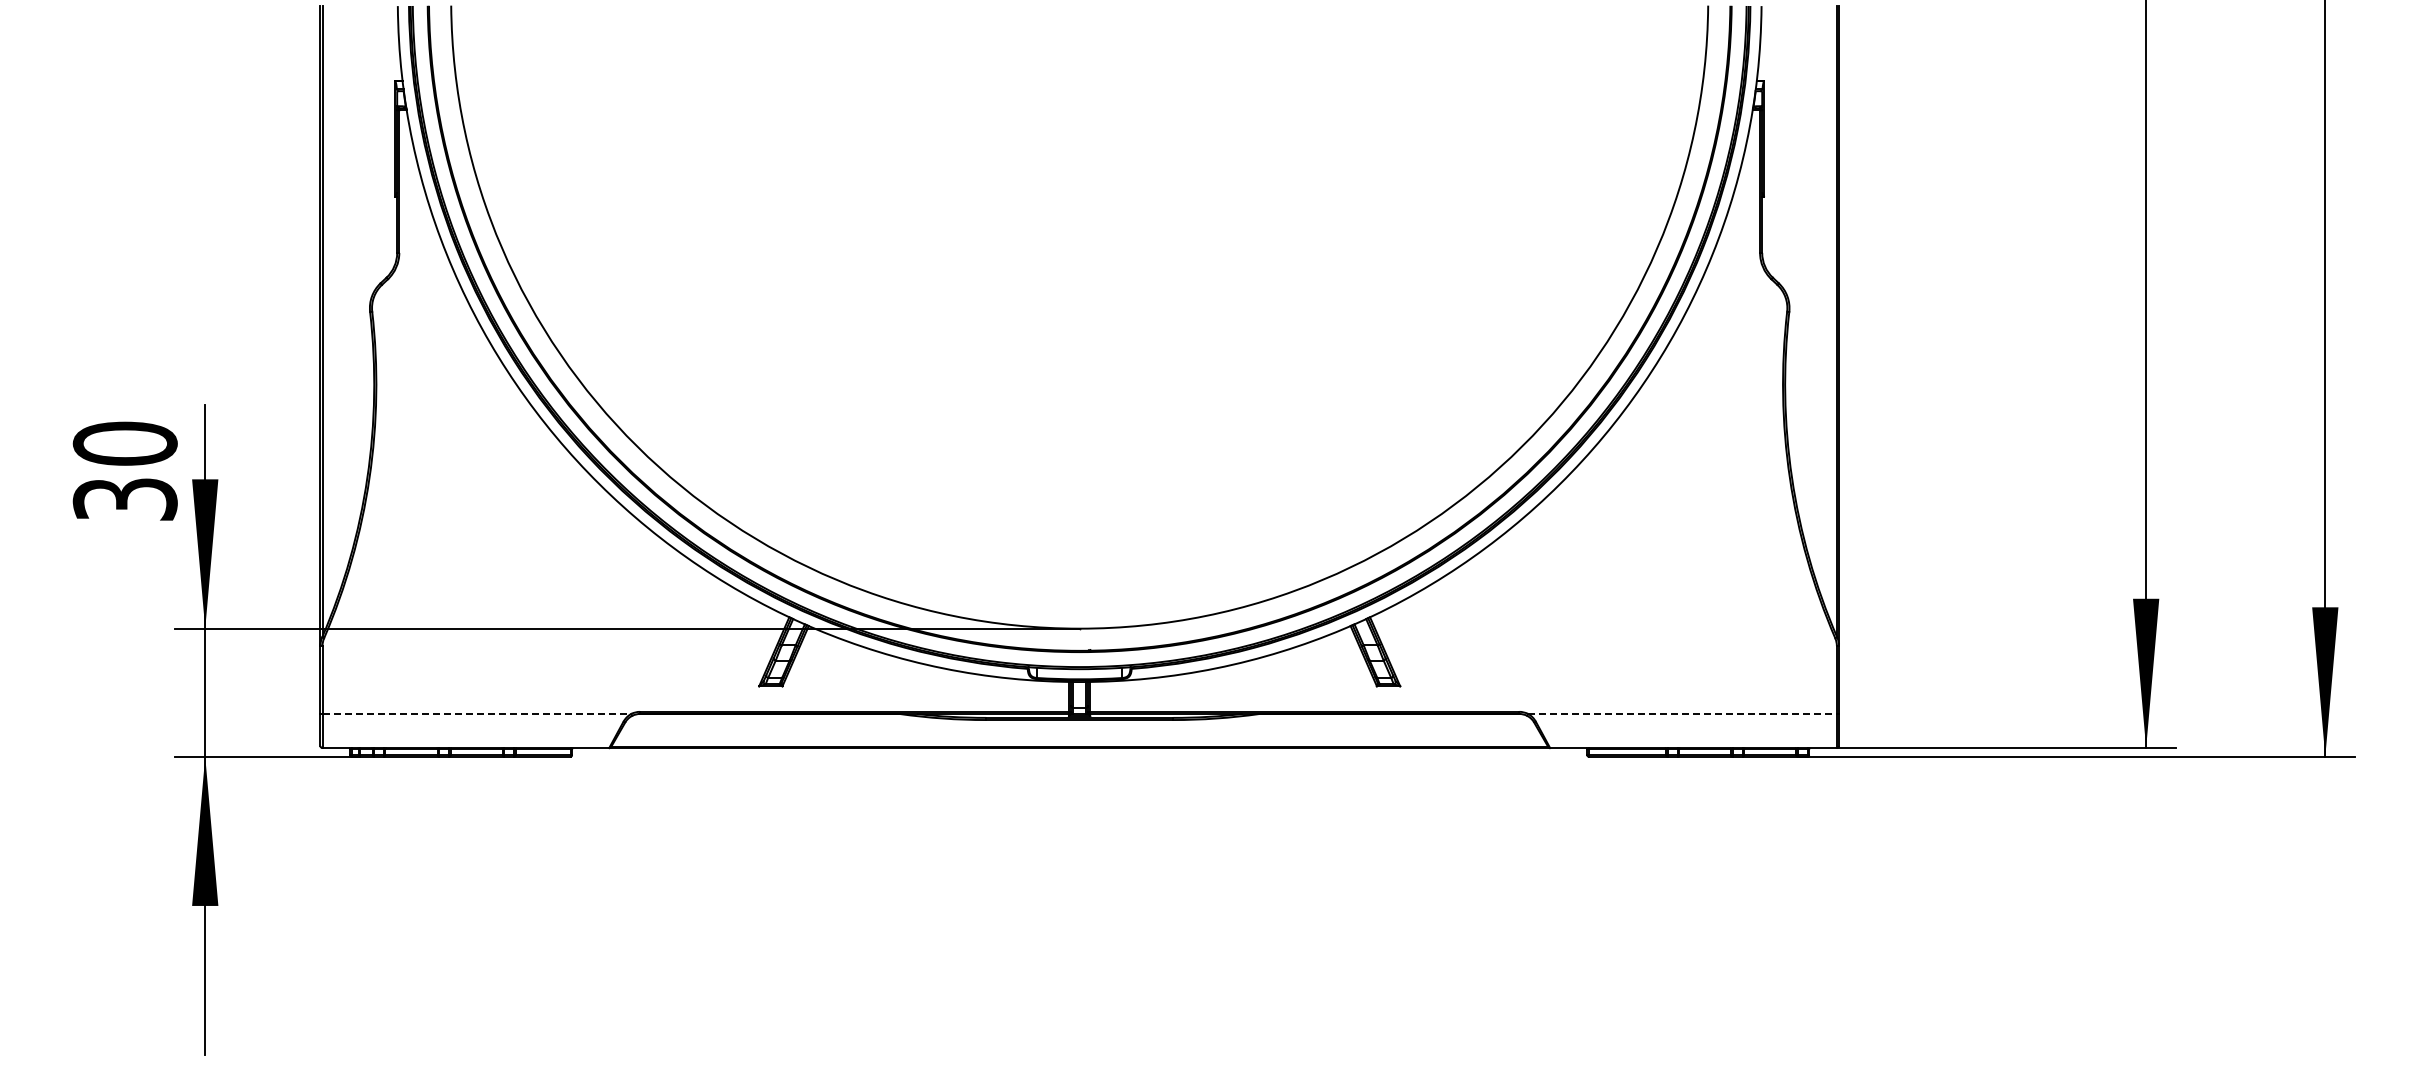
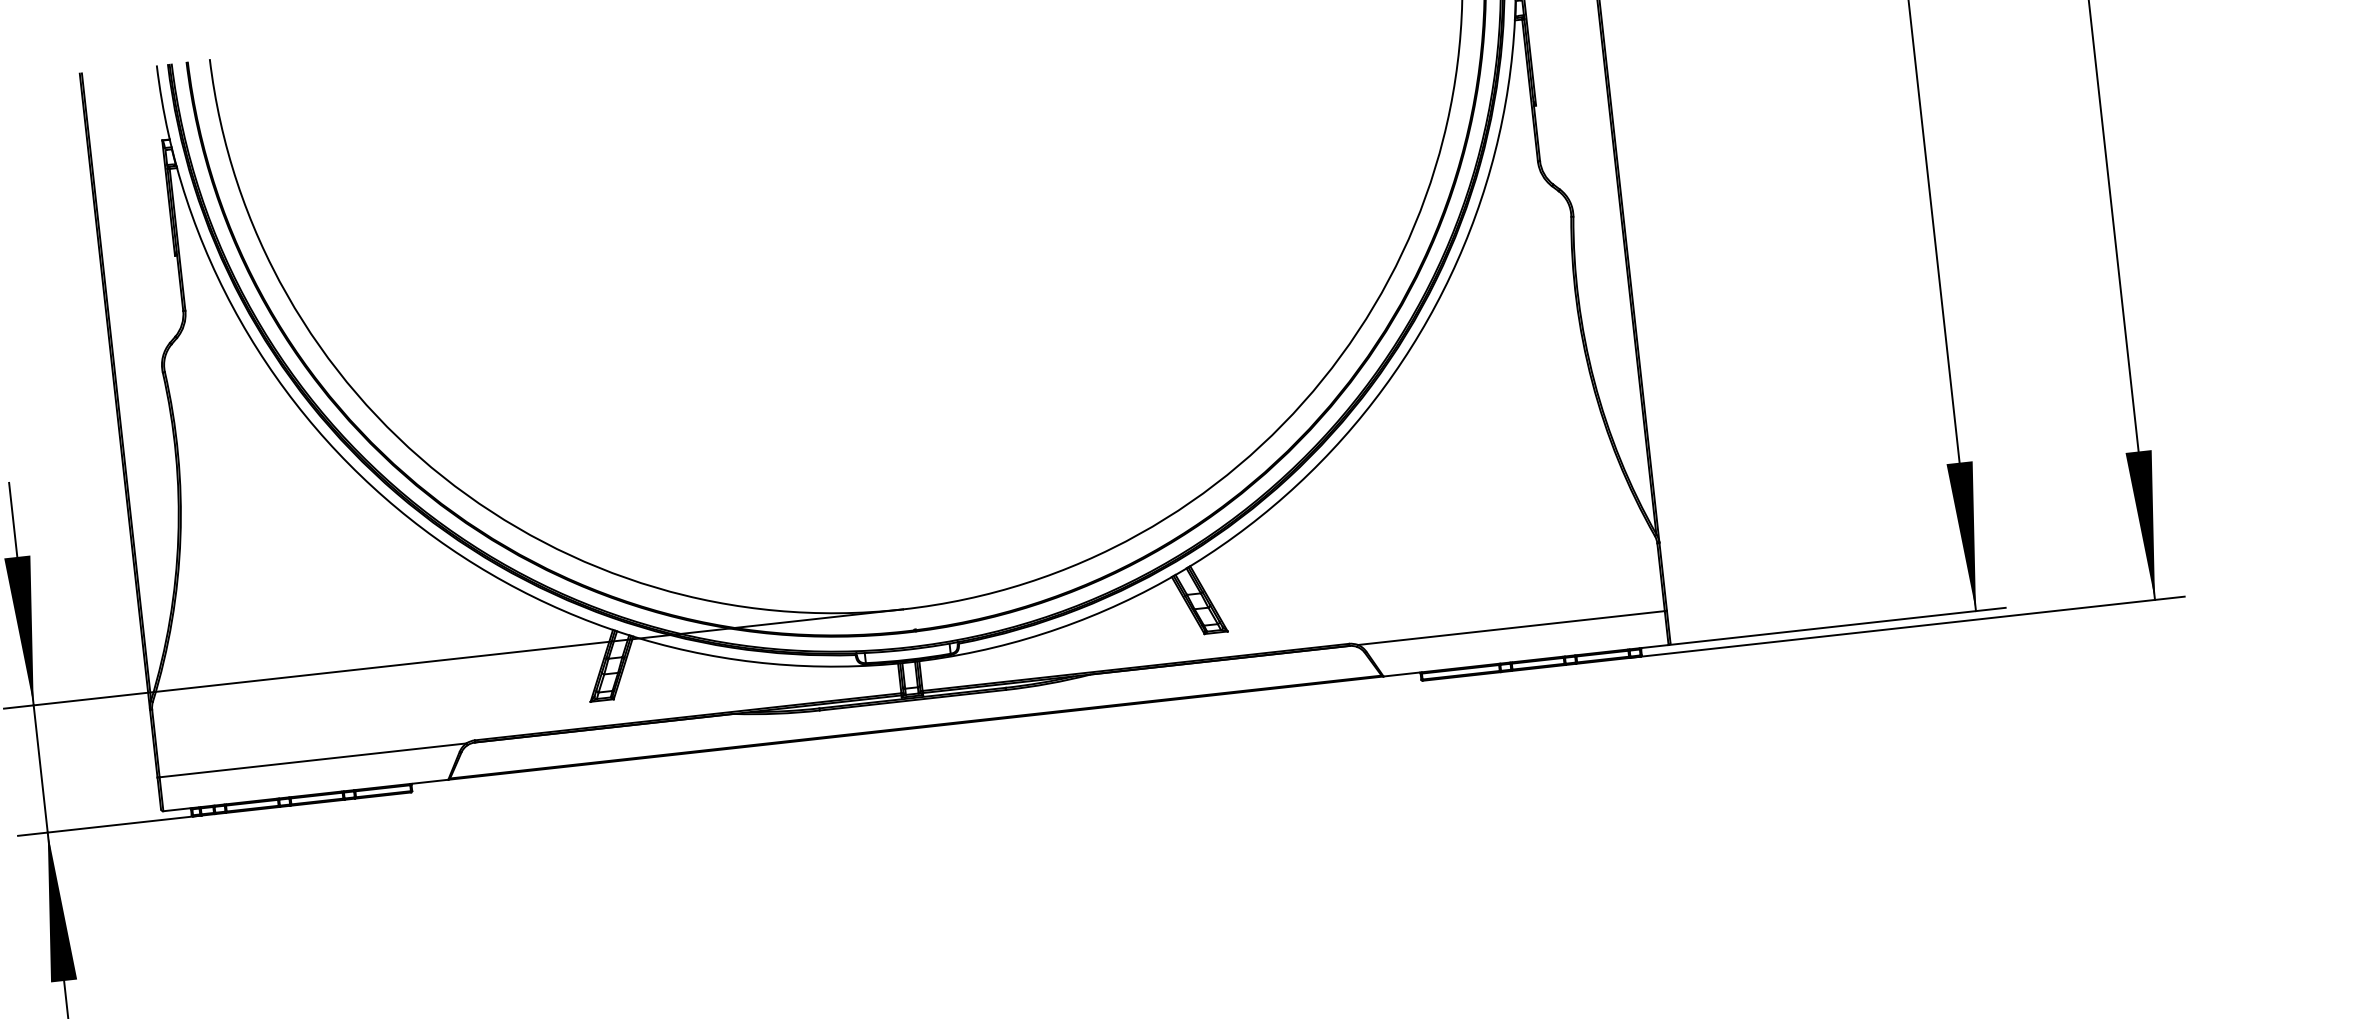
line: (477, 713) -> (313, 759), dashed -> solid
line: (1683, 713) -> (1512, 627), dashed -> solid

